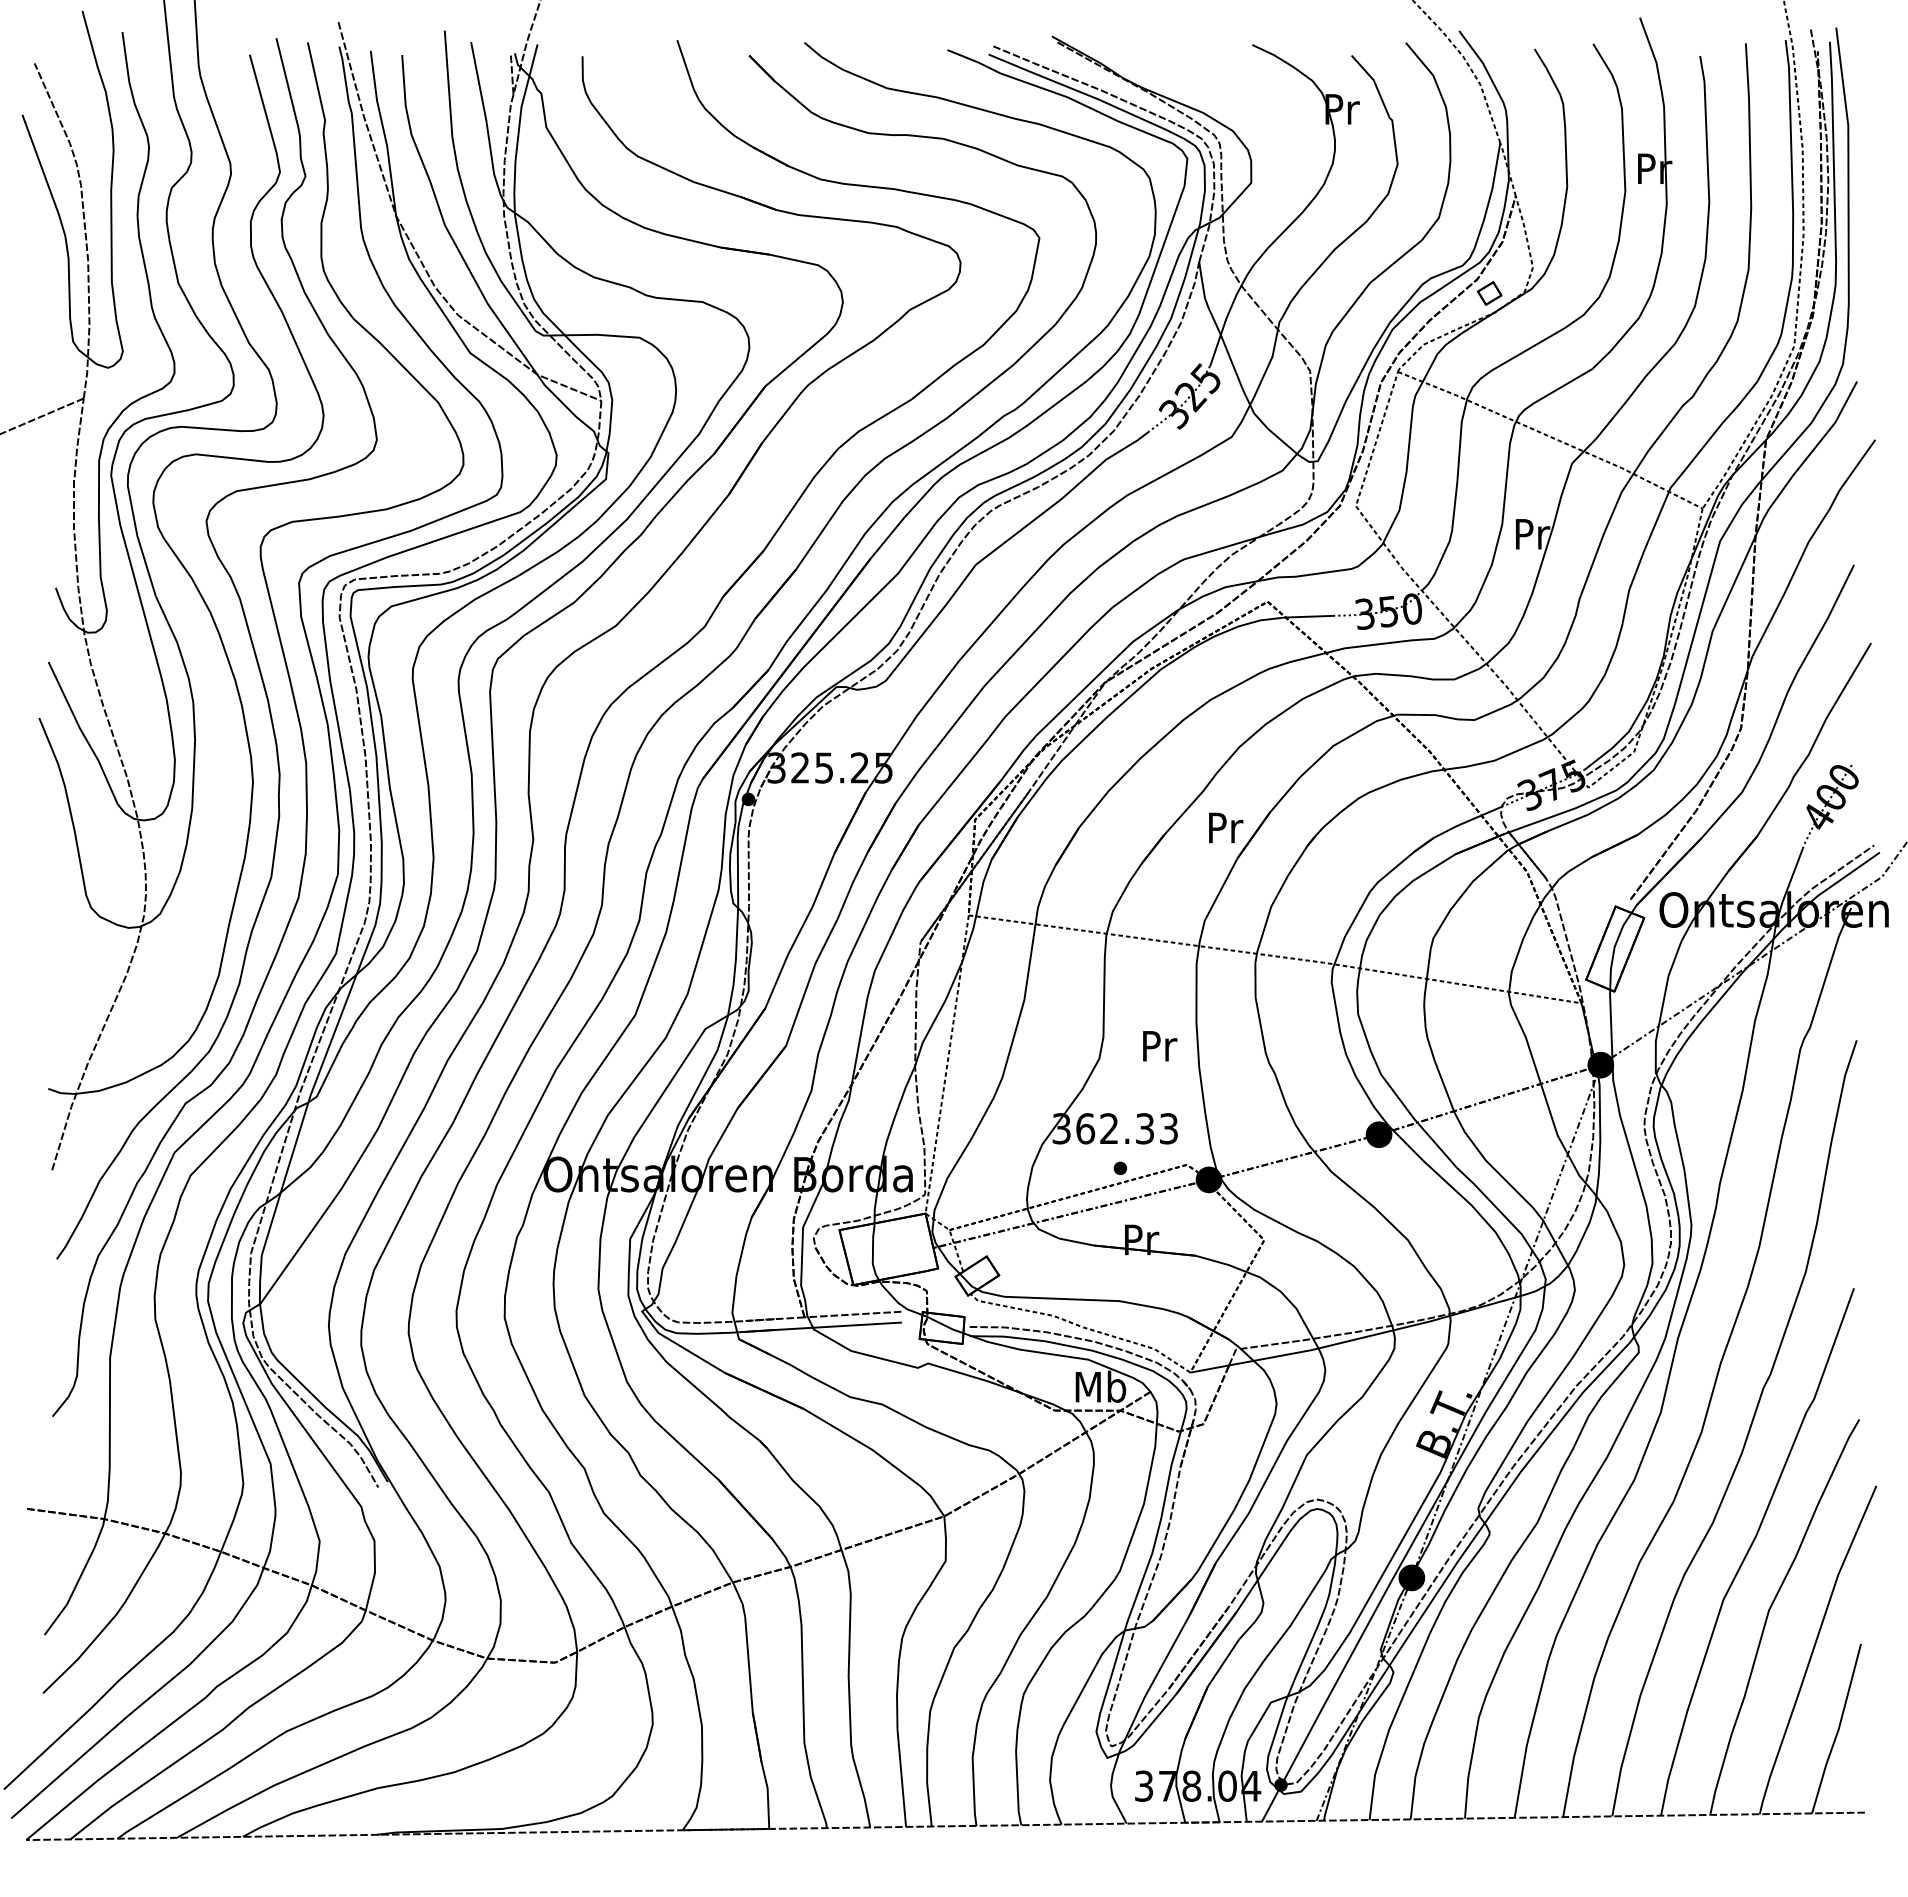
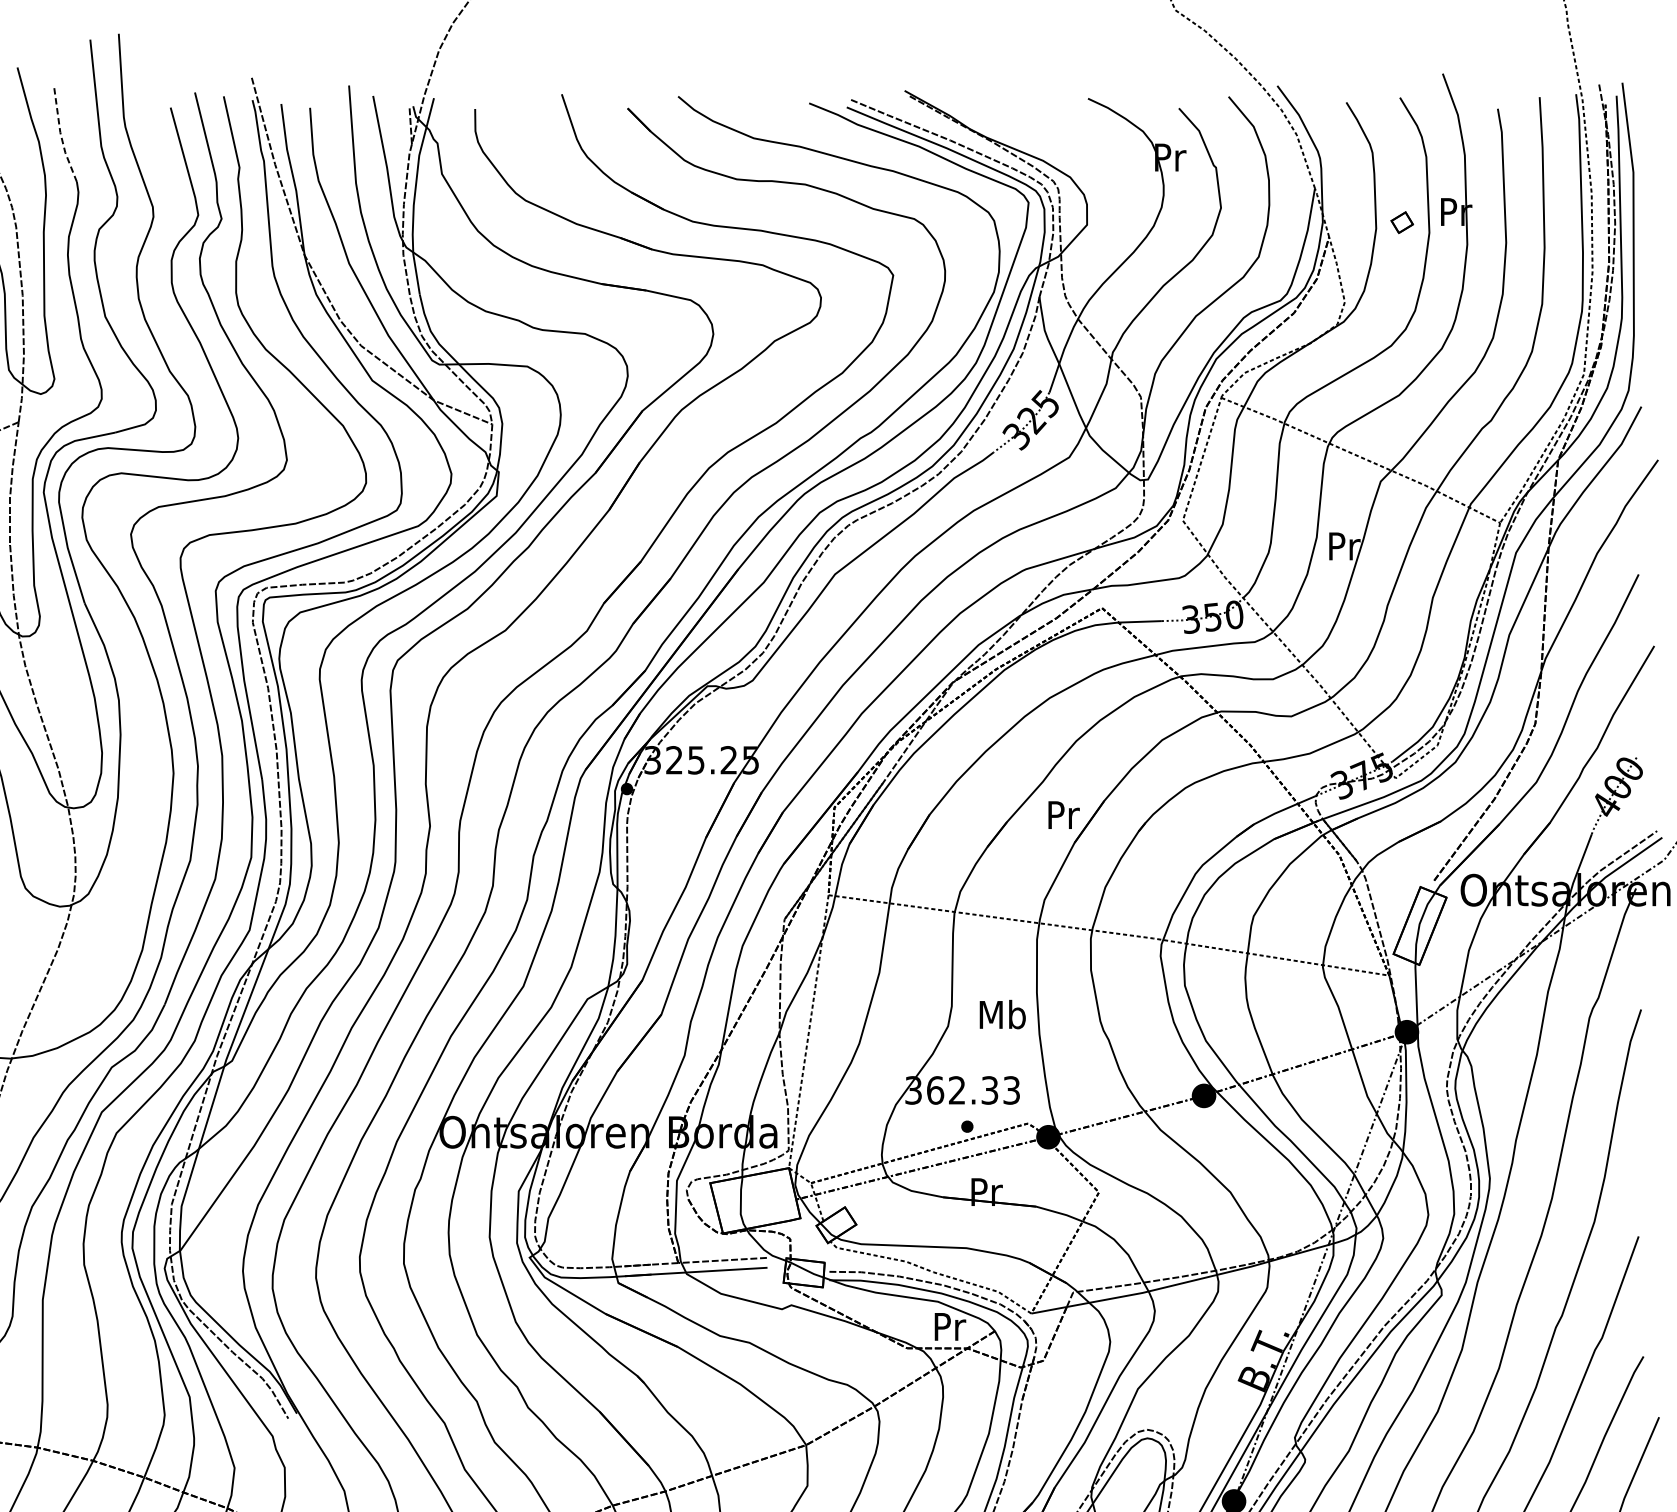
line: (129, 84) -> (60, 134), solid -> dashed
part: (1489, 293) -> (1402, 222), moved
text: (1159, 1045) -> (1003, 1014), Pr -> Mb
text: (1100, 1386) -> (949, 1326), Mb -> Pr

